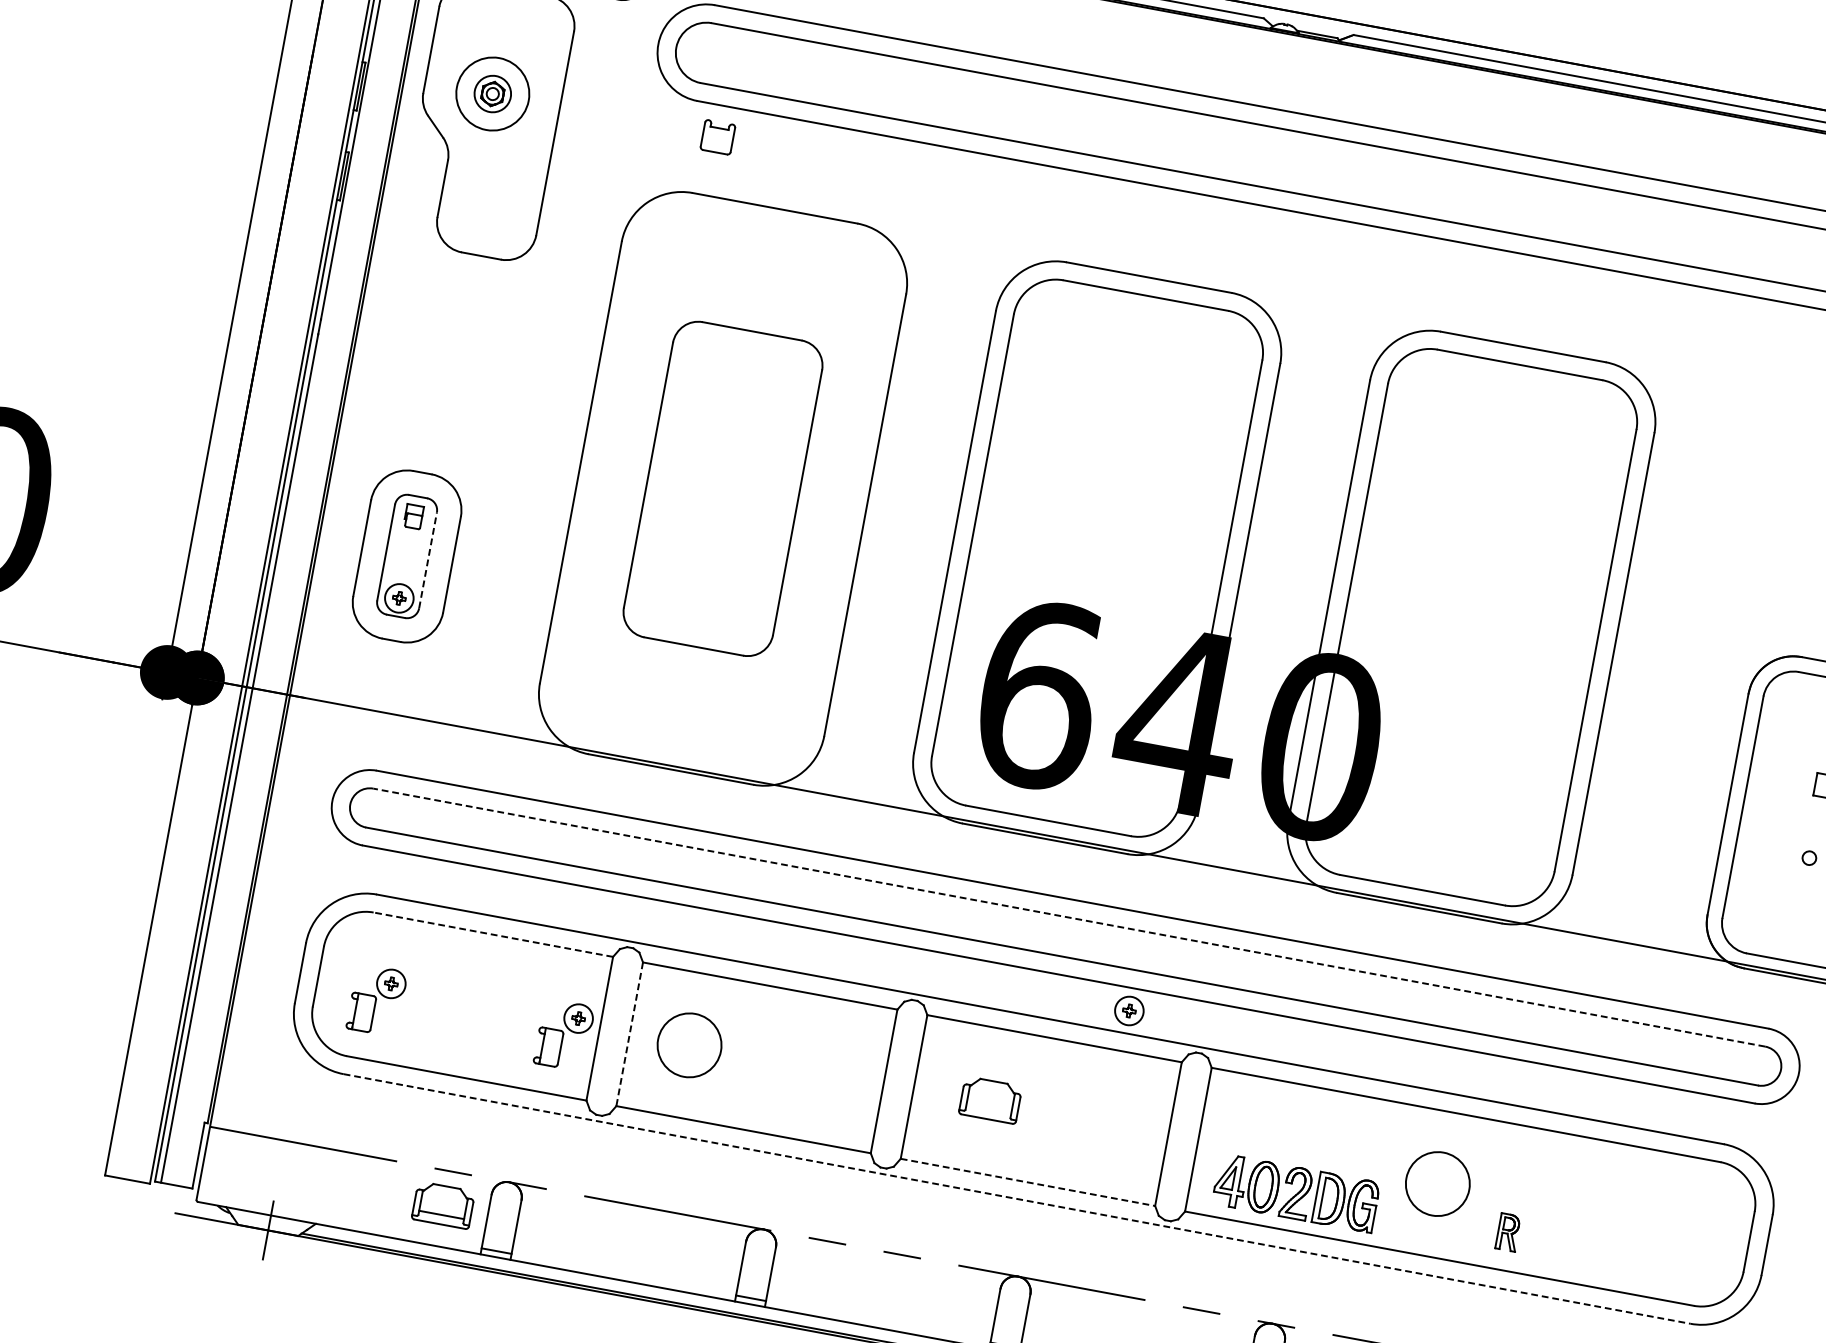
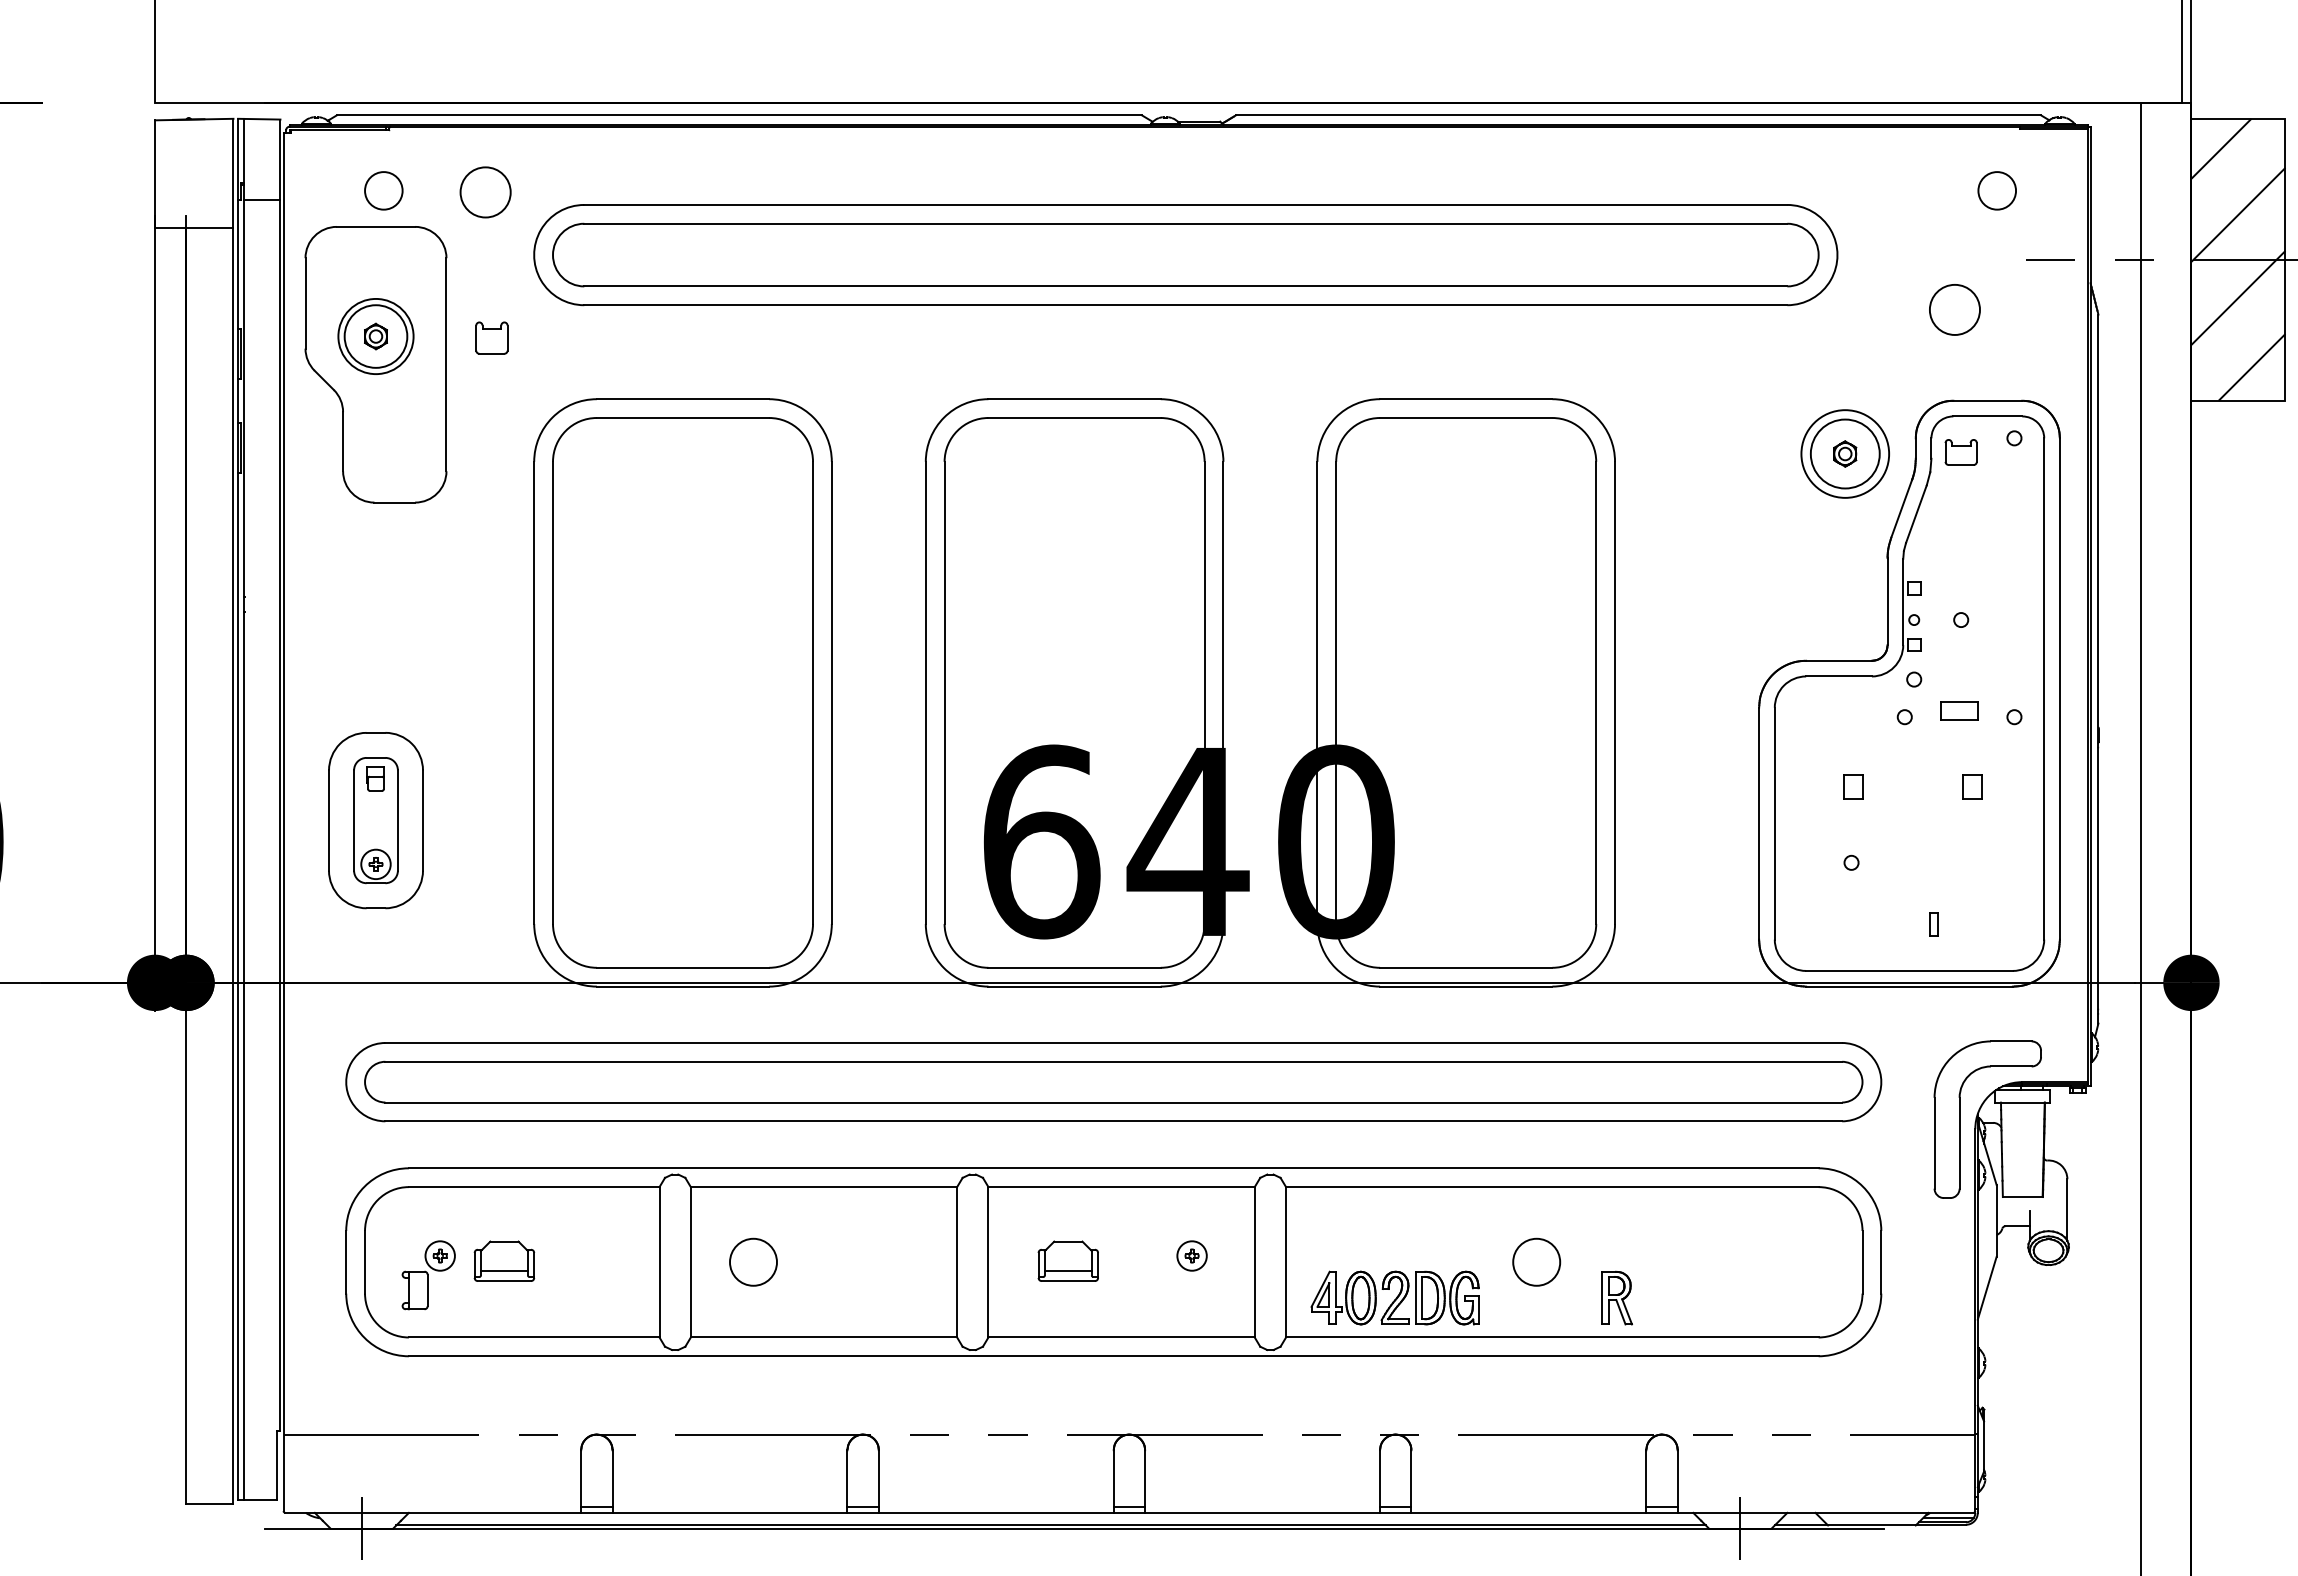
circle: (492, 93) -> (375, 336), size x1.67
part: (717, 136) -> (491, 337), moved
part: (722, 488) -> (682, 692), size x1.67
line: (427, 560) -> (397, 820), dashed -> solid
line: (1069, 917) -> (1113, 1061), dashed -> solid
line: (492, 934) -> (533, 1187), dashed -> solid
part: (1128, 1010) -> (1191, 1255), moved
line: (629, 1034) -> (690, 1262), dashed -> solid
part: (563, 1035) -> (624, 1275), removed
circle: (689, 1044) -> (753, 1261), size x0.71
line: (987, 1109) -> (1067, 1271), added
line: (1028, 1182) -> (1122, 1337), dashed -> solid
circle: (1437, 1183) -> (1536, 1261), size x0.71
line: (1016, 1199) -> (1113, 1356), dashed -> solid
part: (443, 1204) -> (504, 1260), moved
part: (1507, 1231) -> (1616, 1297), size x1.43

